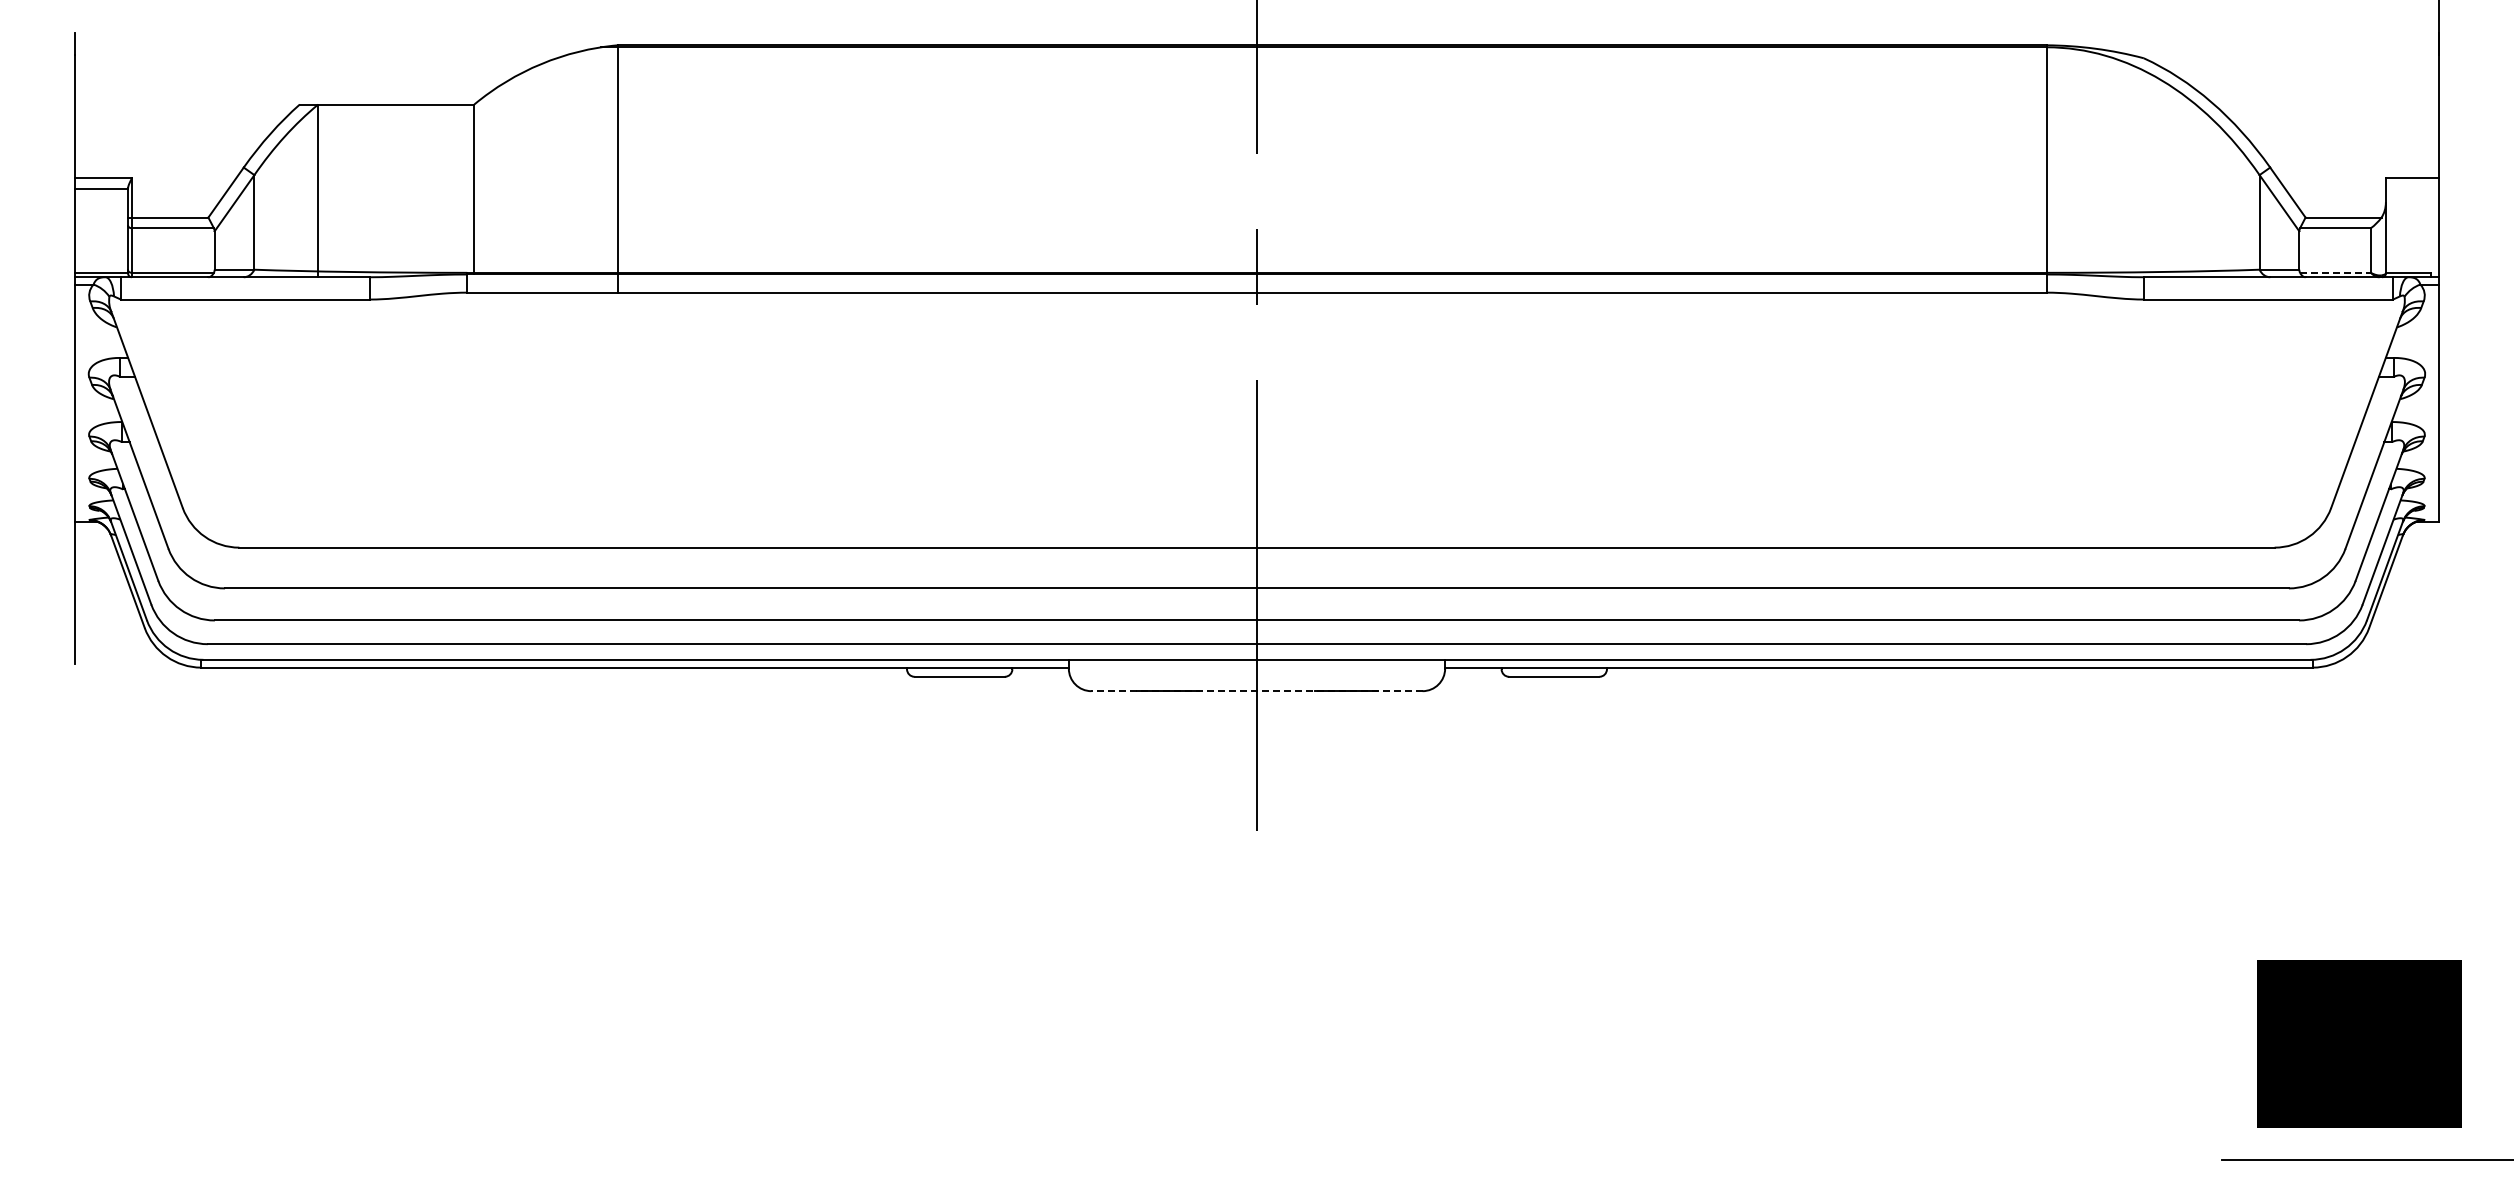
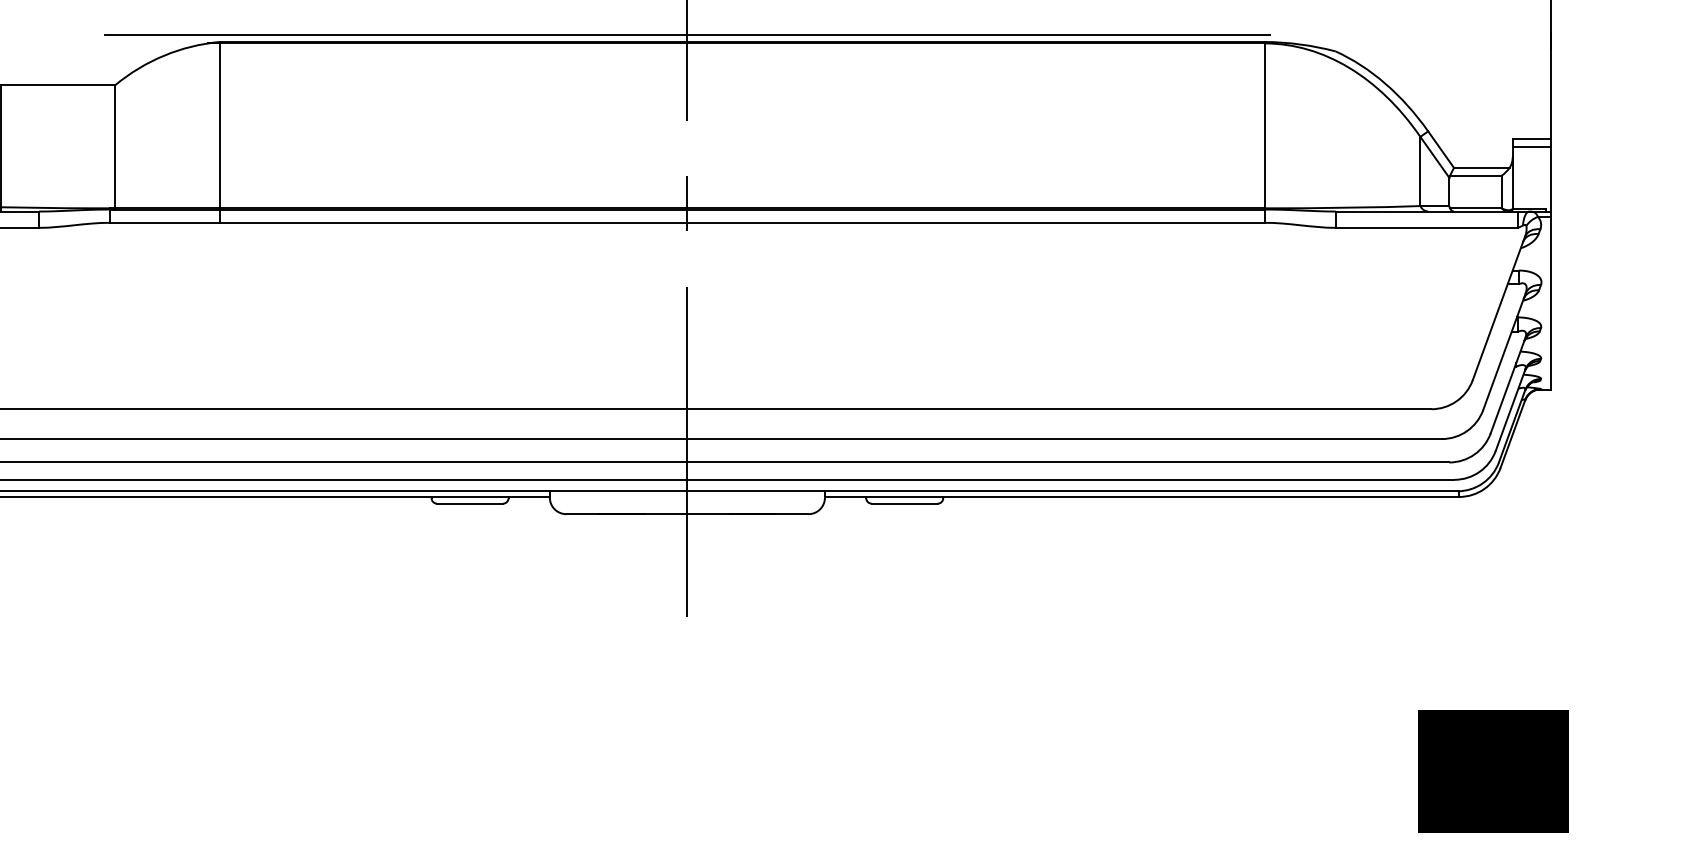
line: (1256, 35) -> (687, 34), added
line: (2411, 188) -> (1531, 146), added
line: (2335, 272) -> (1475, 208), dashed -> solid
line: (1257, 691) -> (687, 514), dashed -> solid

